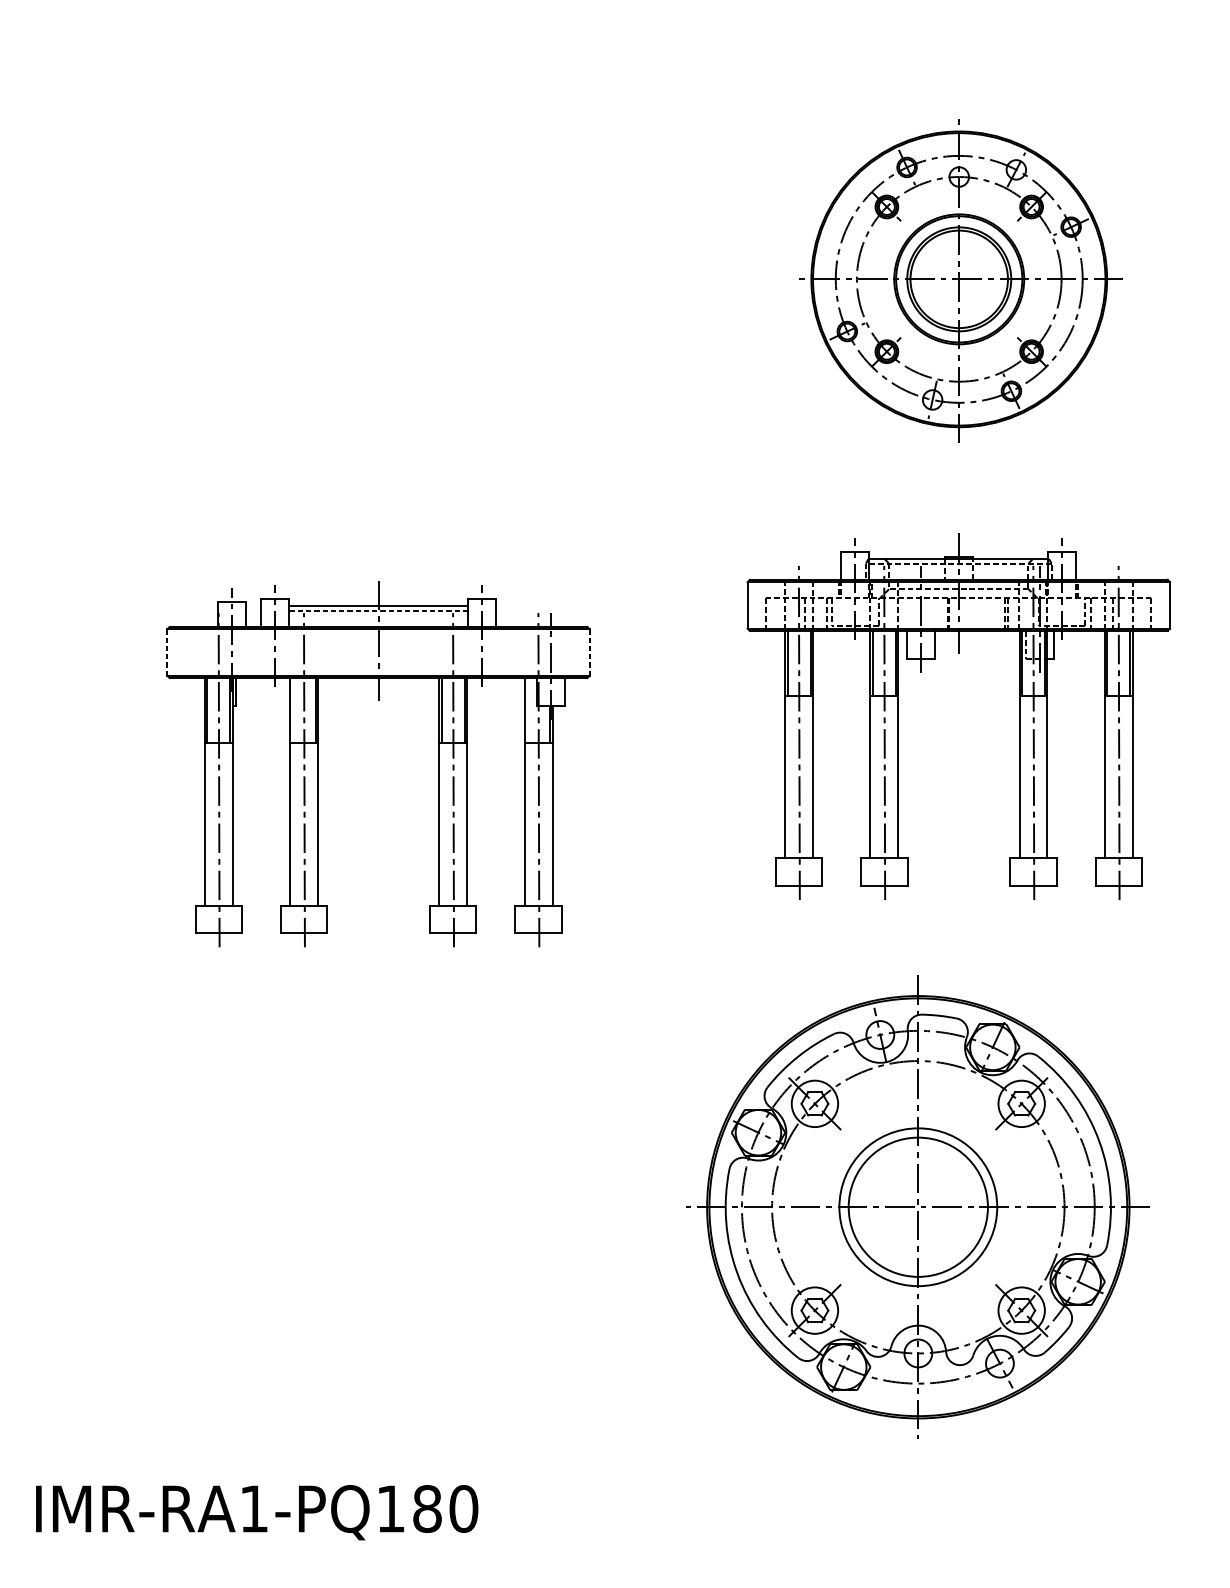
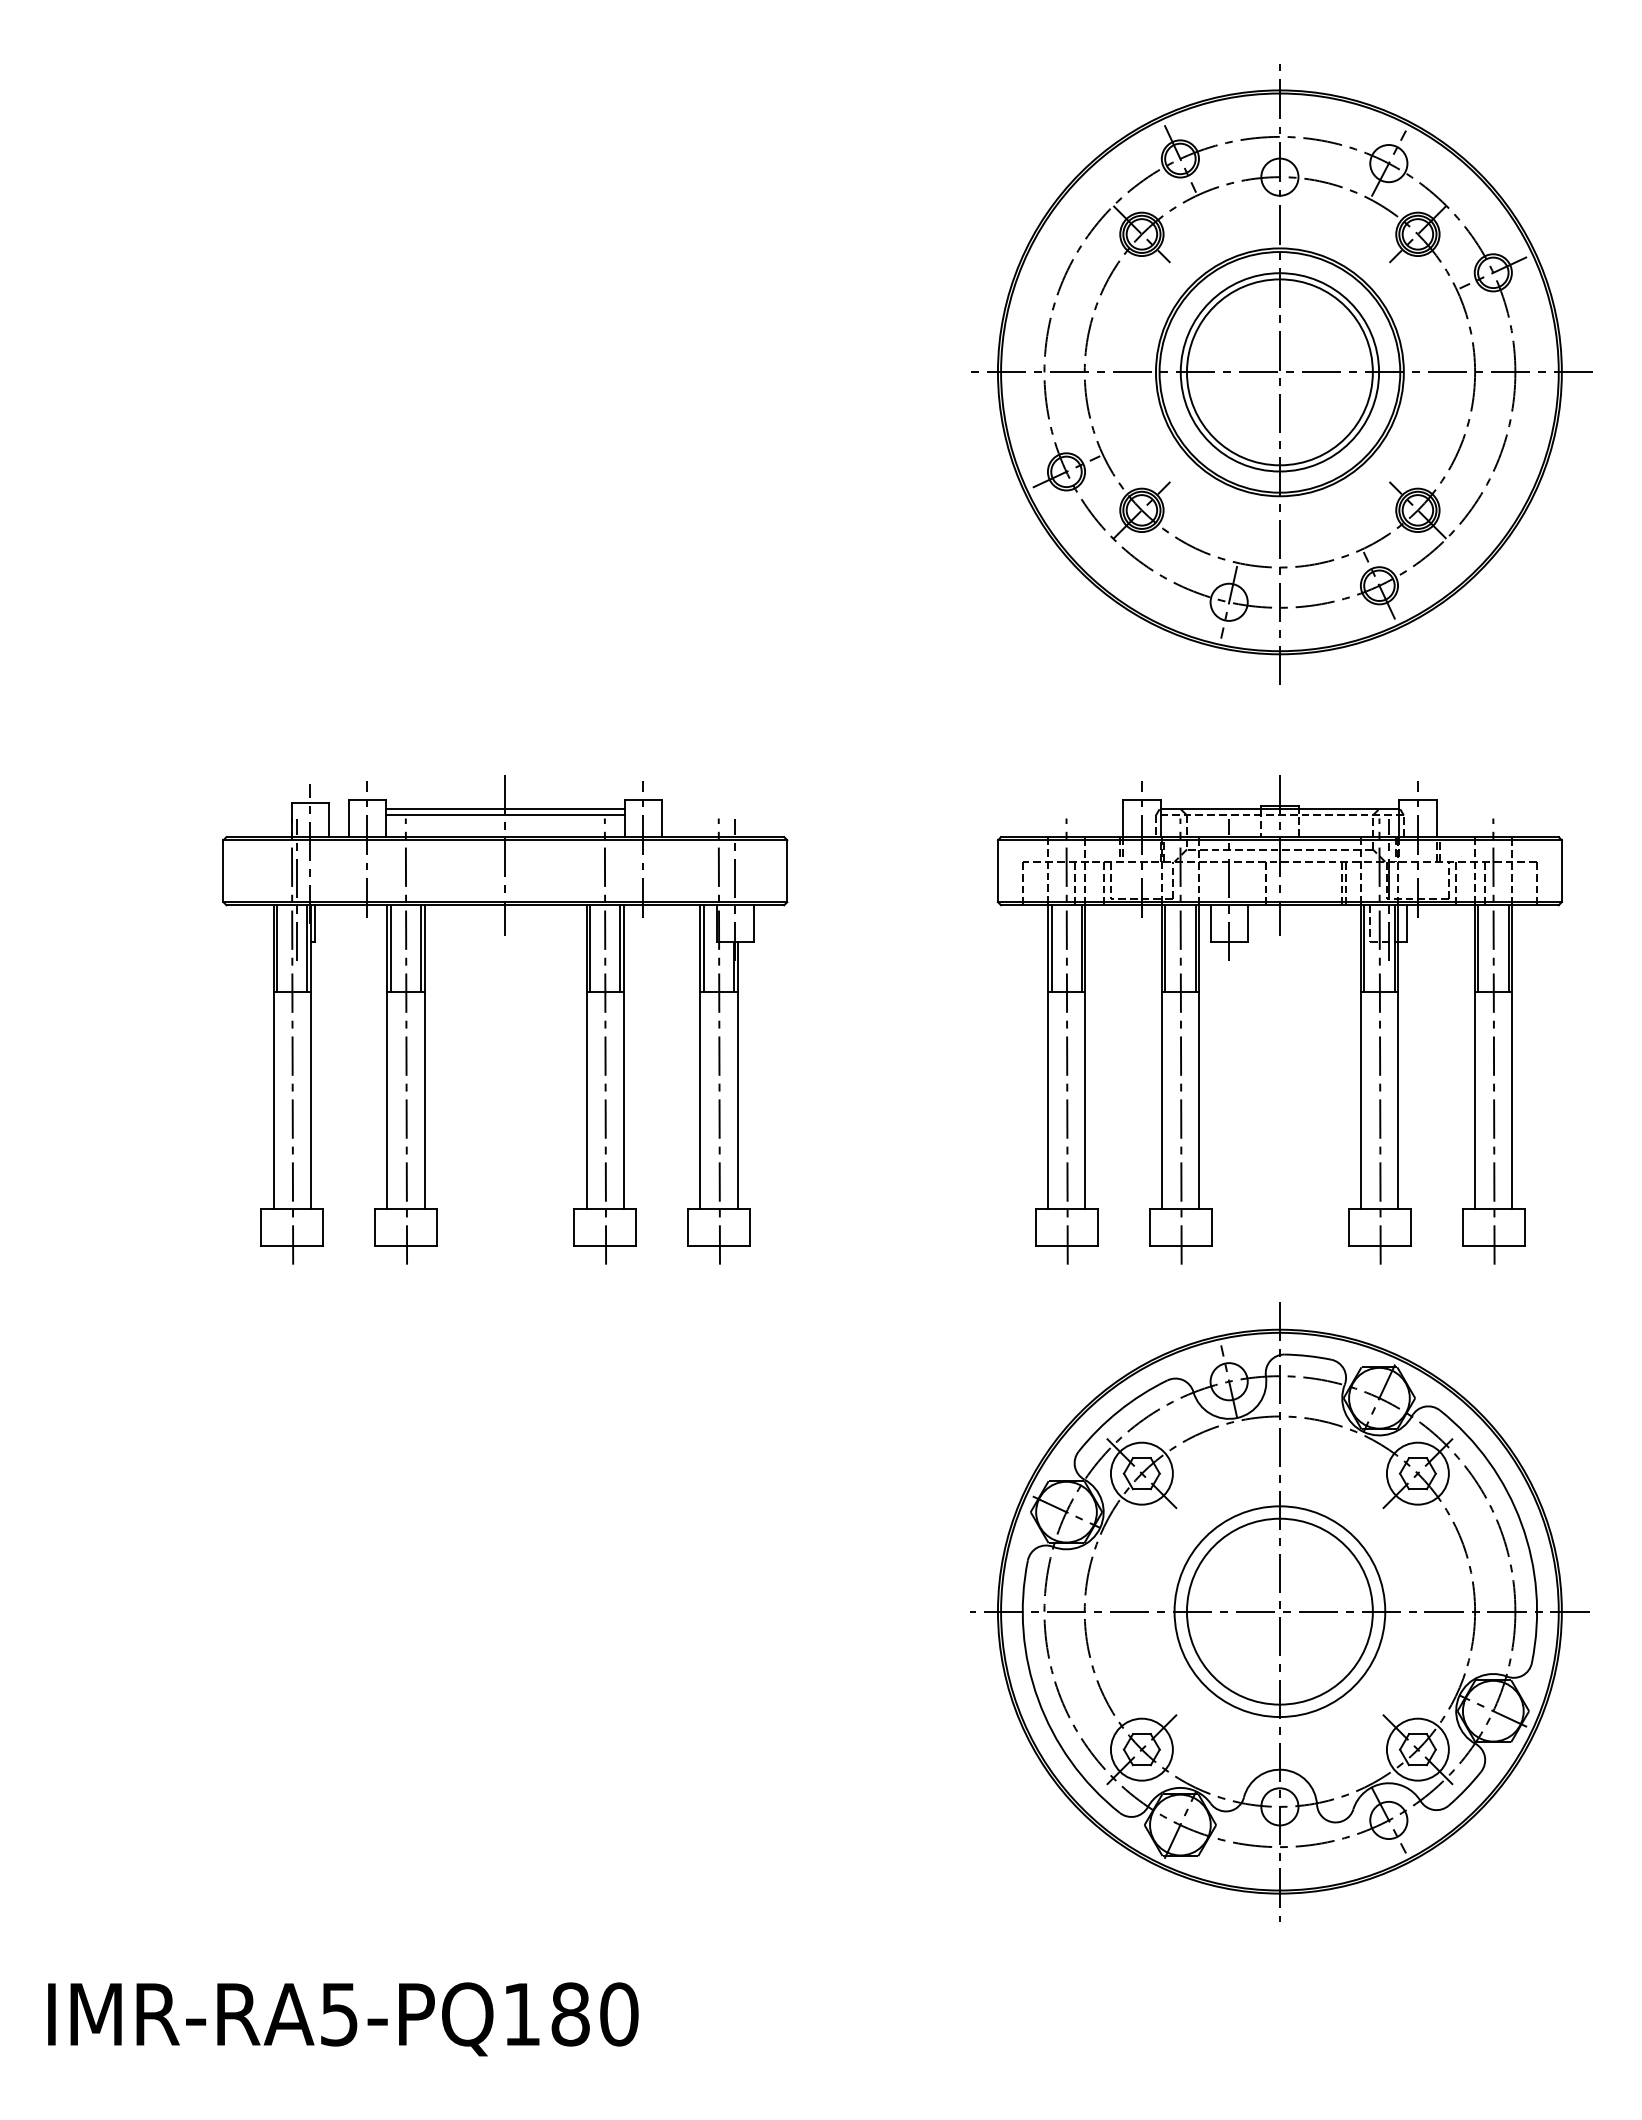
part: (959, 280) -> (1281, 374), size x1.43
line: (377, 610) -> (504, 815), dashed -> solid
line: (167, 652) -> (223, 871), dashed -> solid
line: (589, 652) -> (787, 871), dashed -> solid
line: (222, 666) -> (296, 889), added
part: (921, 672) -> (1229, 960), moved
line: (292, 710) -> (390, 948), added
line: (526, 710) -> (703, 948), added
part: (918, 1207) -> (1279, 1611), moved
text: (254, 1509) -> (339, 2014), IMR-RA1-PQ180 -> IMR-RA5-PQ180

